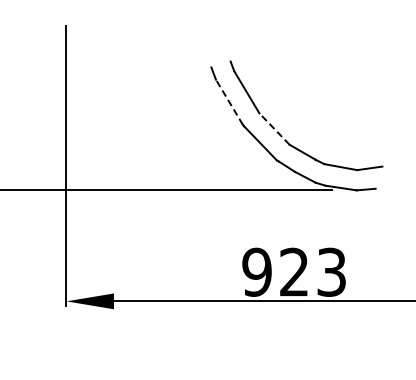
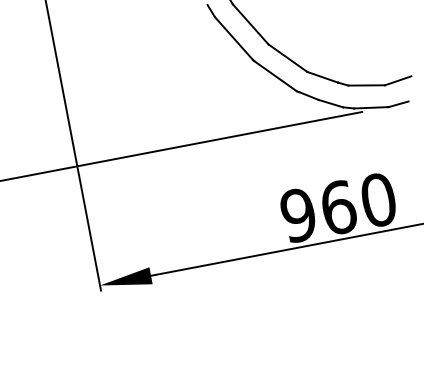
line: (229, 101) -> (233, 37), dashed -> solid
line: (274, 129) -> (287, 58), dashed -> solid
text: (313, 271) -> (358, 202), 923 -> 960

